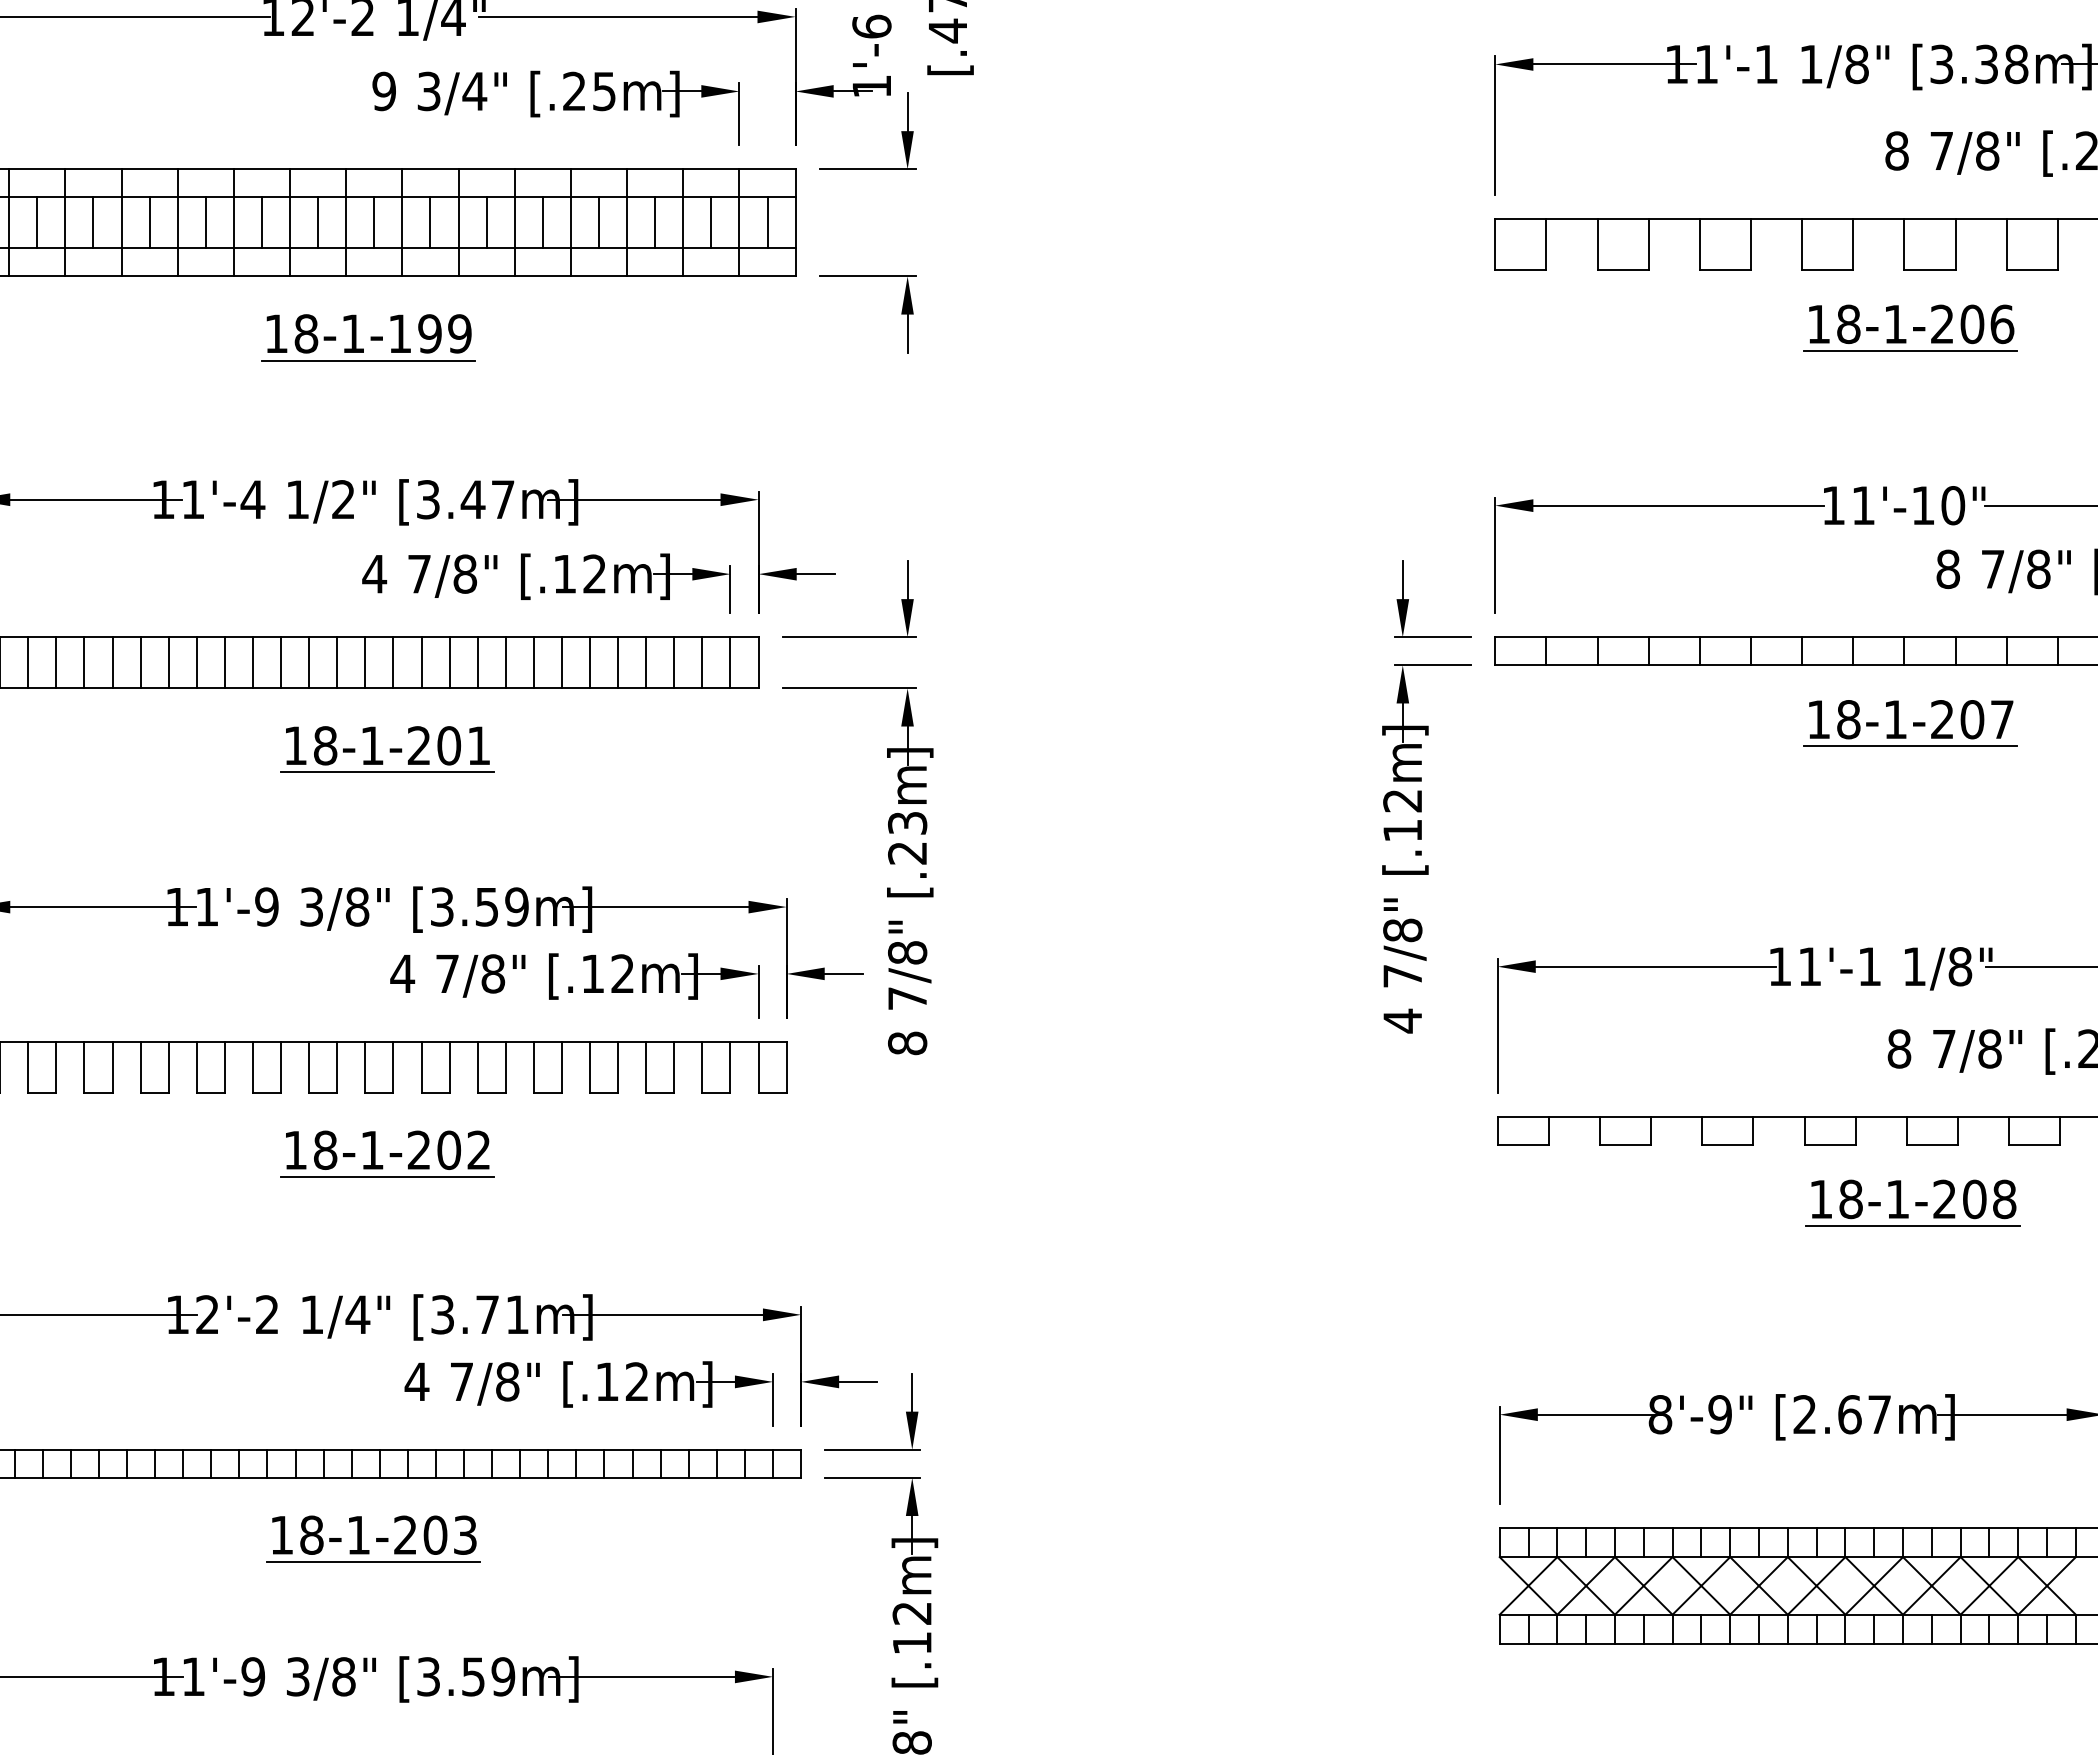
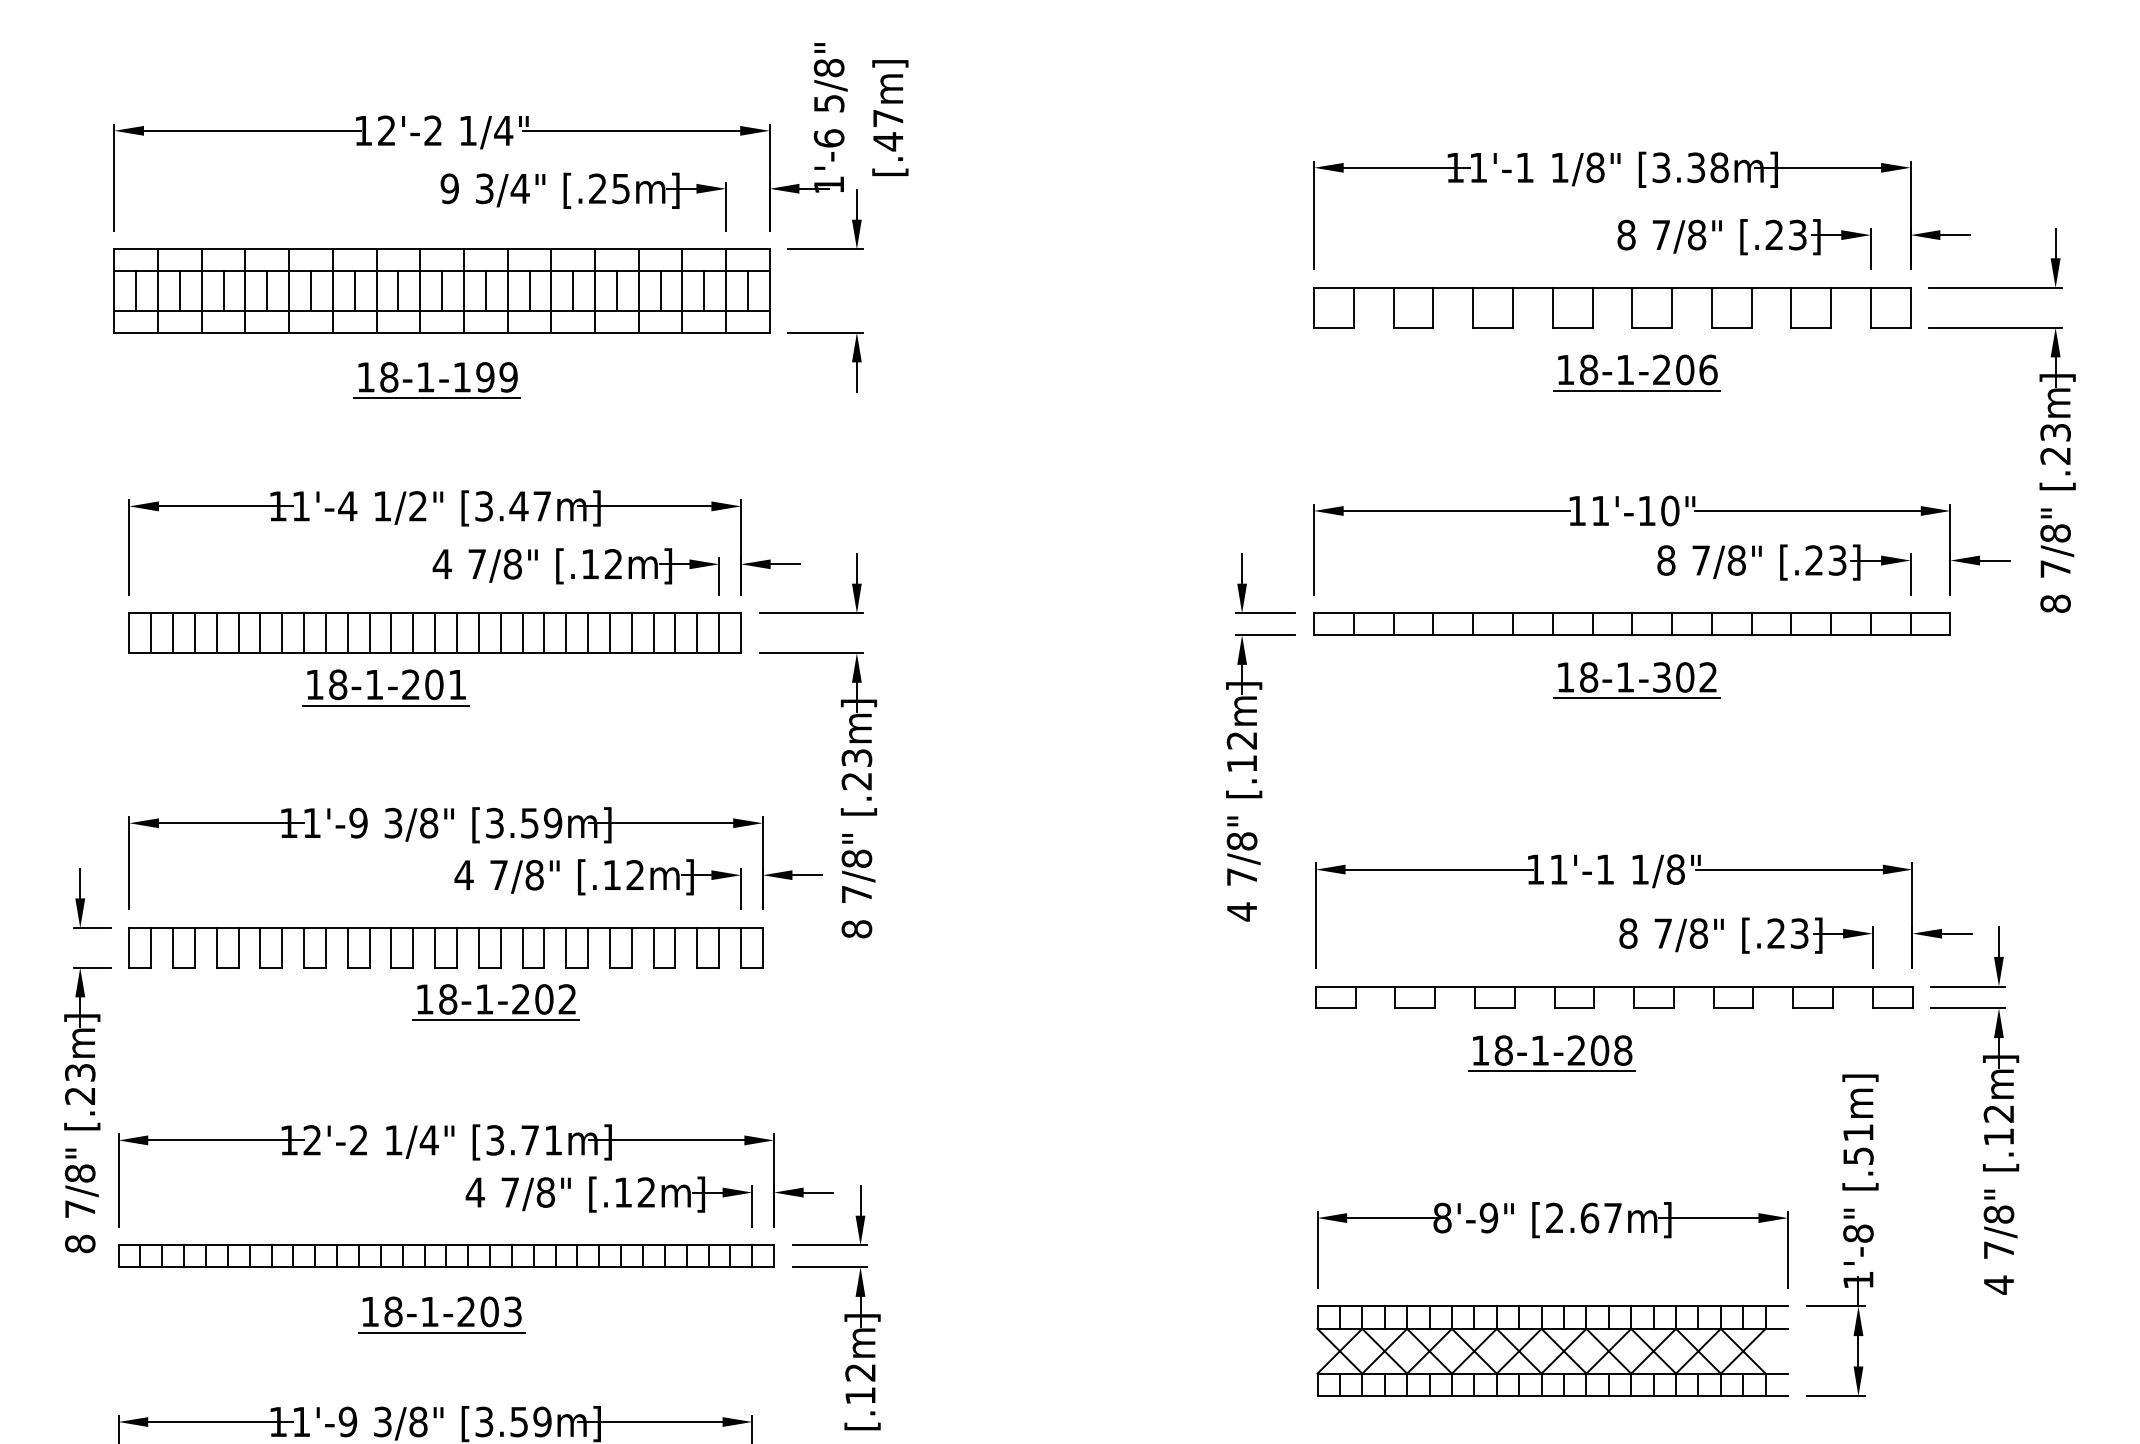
text: (1971, 719) -> (1684, 677), 18-1-207 -> 18-1-302
part: (386, 749) -> (385, 687), moved
part: (386, 1154) -> (495, 1002), moved
part: (1912, 1203) -> (1551, 1053), moved

